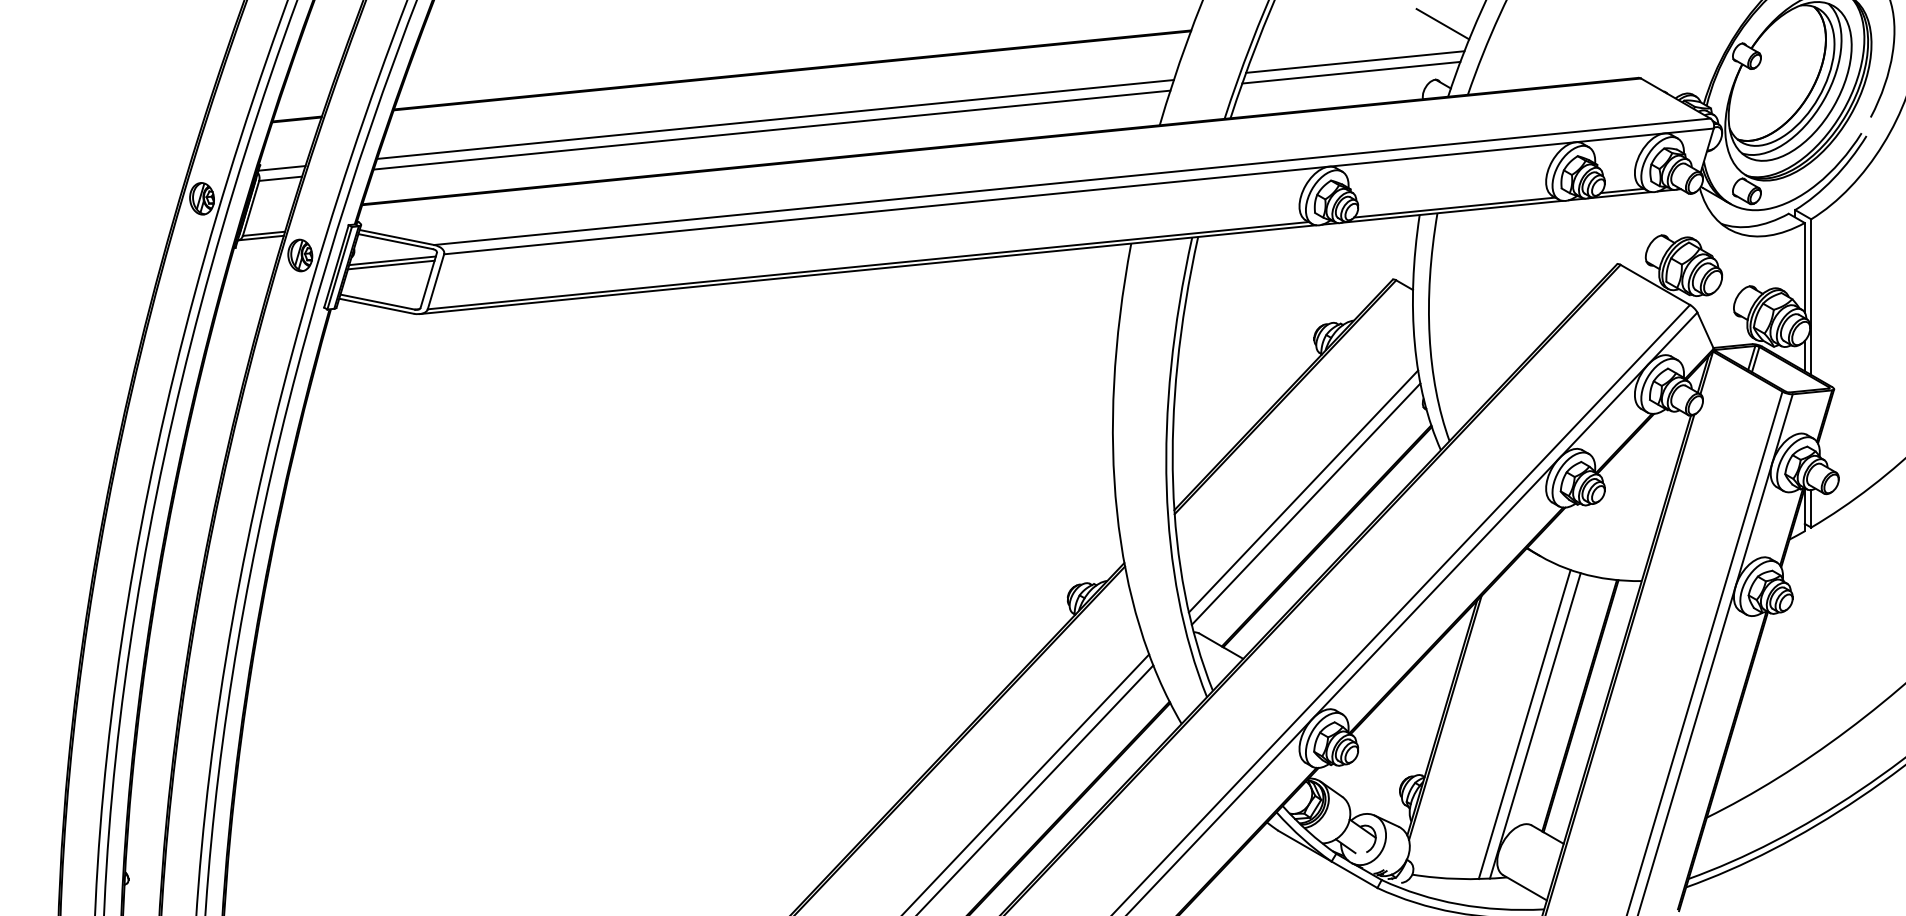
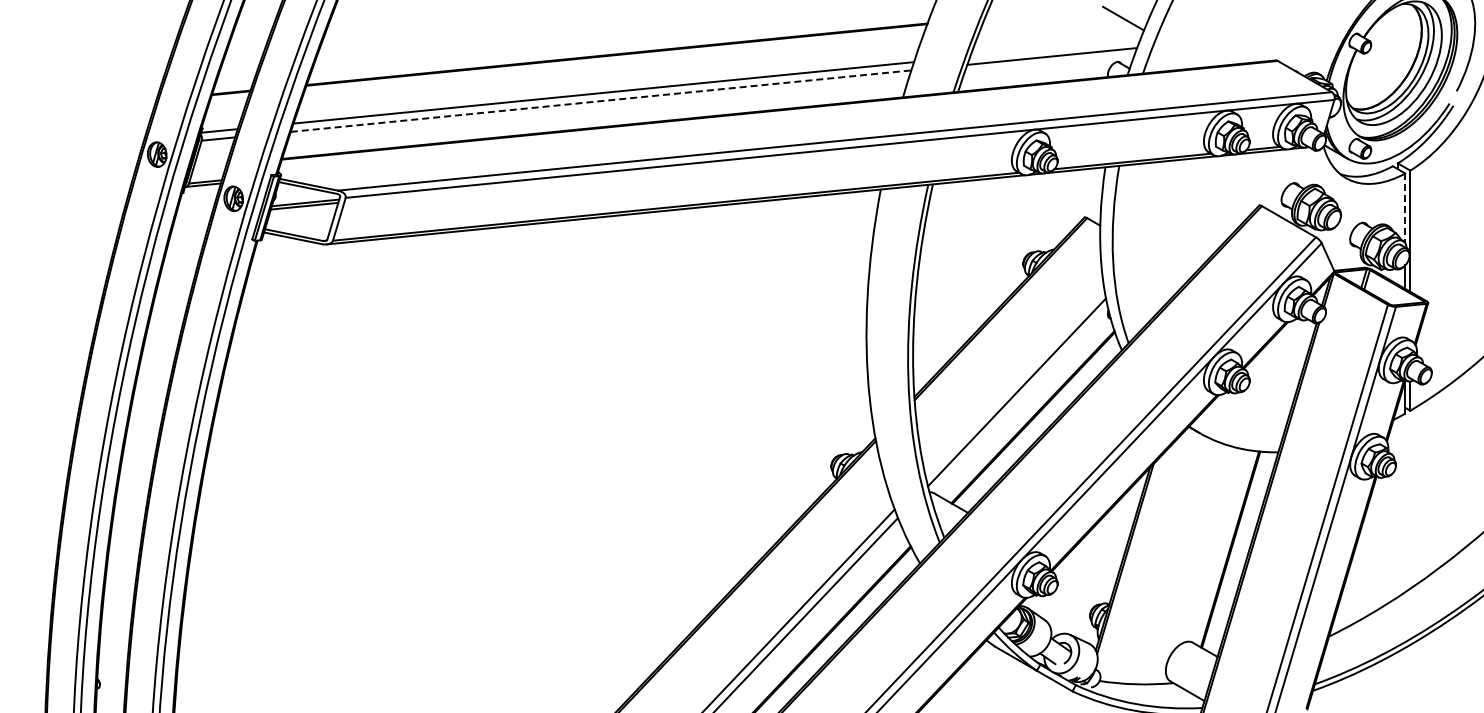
line: (1355, 61) -> (1055, 47), removed
line: (772, 130) -> (601, 101), solid -> dashed
line: (1805, 267) -> (1405, 208), solid -> dashed
line: (1302, 491) -> (1014, 382), removed
line: (1523, 723) -> (1186, 563), removed
line: (1535, 726) -> (1195, 565), removed

